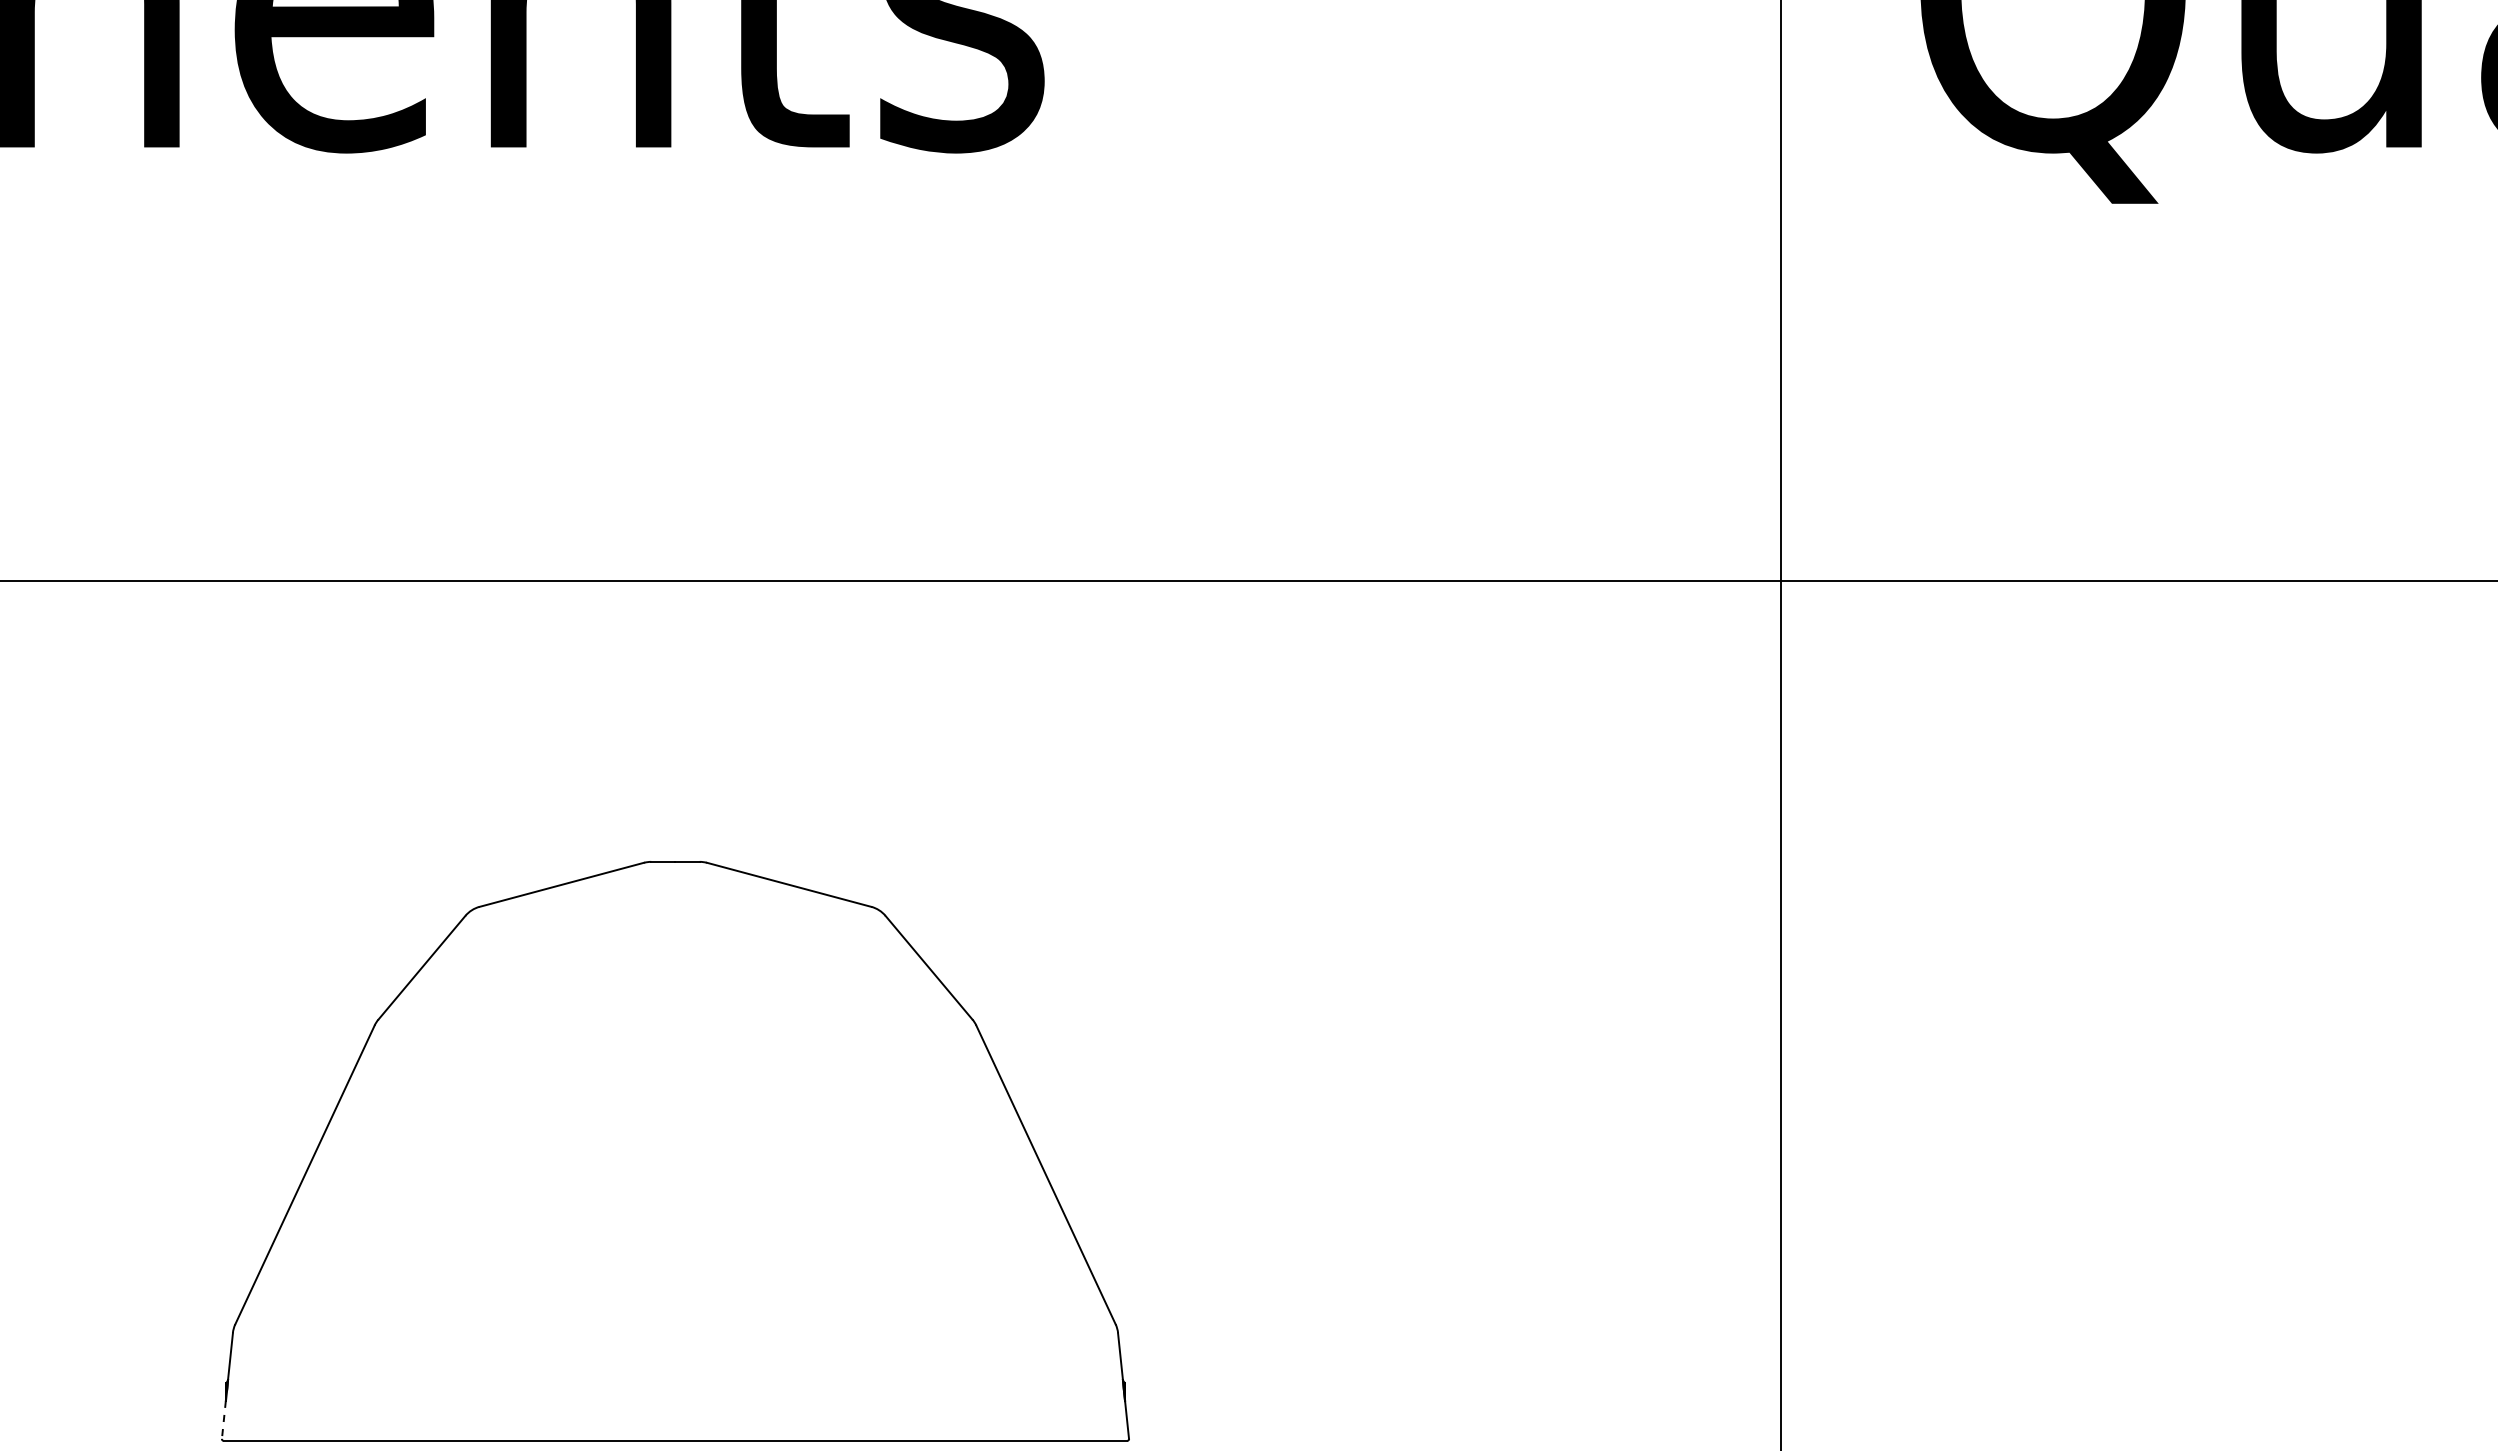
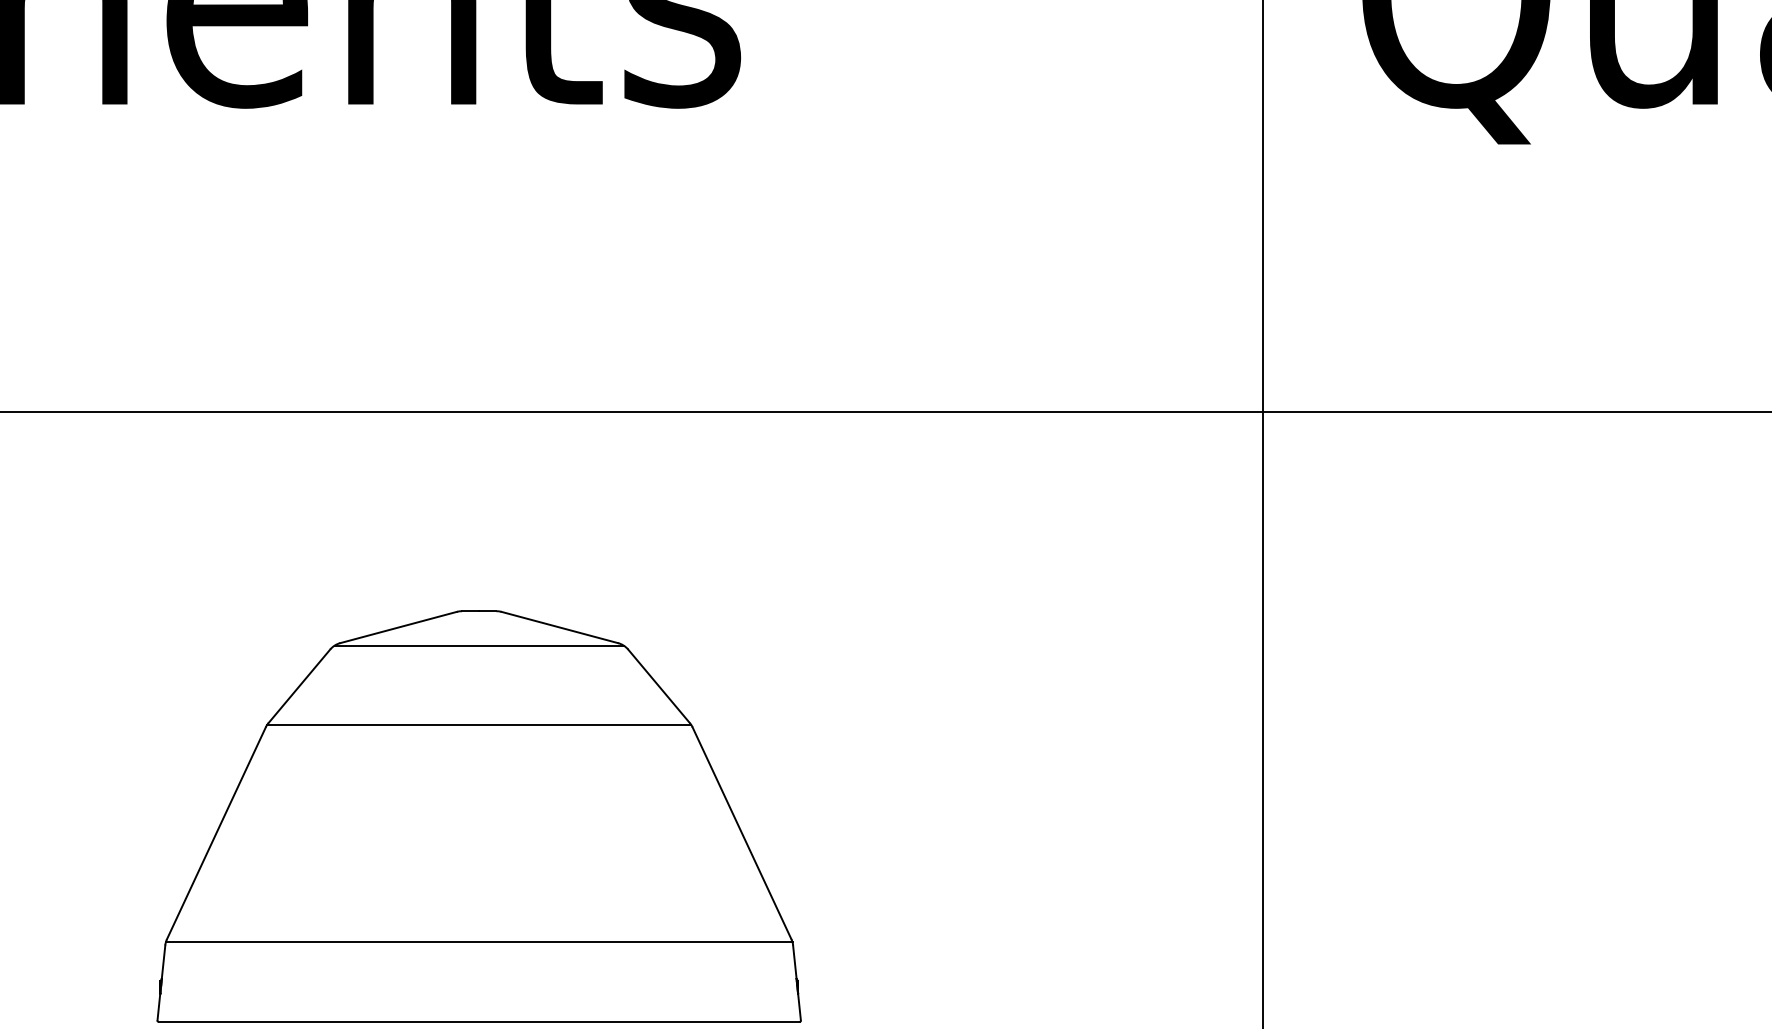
line: (675, 910) -> (479, 645), added
line: (675, 1022) -> (479, 725), added
line: (675, 1328) -> (479, 942), added
line: (223, 1420) -> (158, 1007), dashed -> solid

